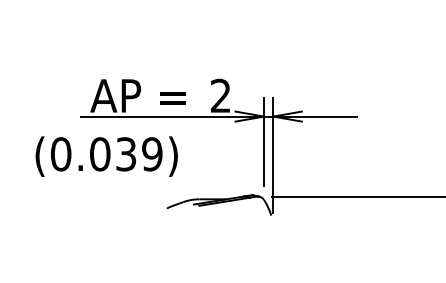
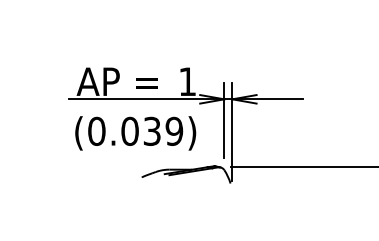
text: (220, 95) -> (187, 81), 2 -> 1
text: (106, 156) -> (135, 133), moved

